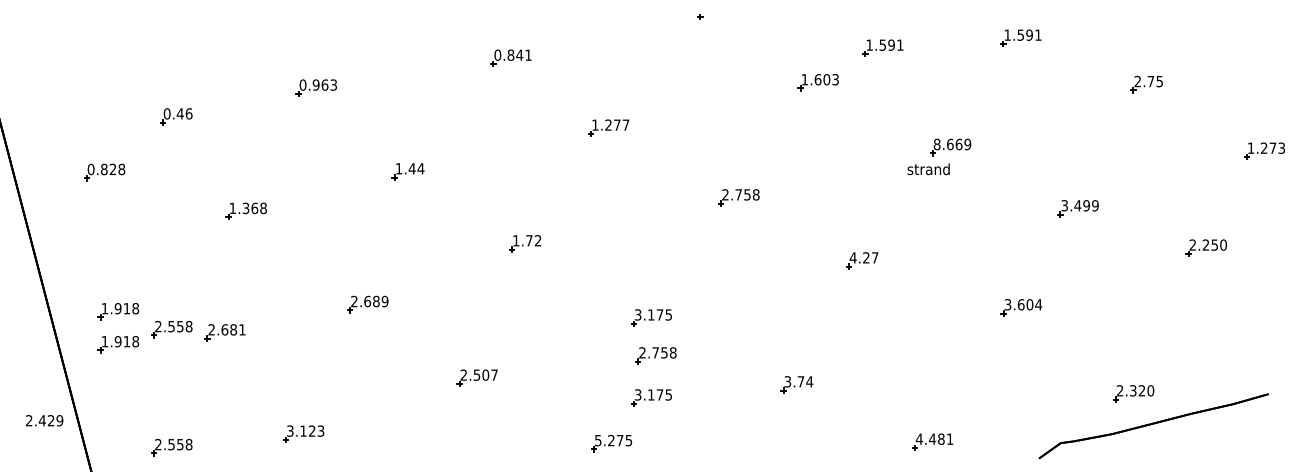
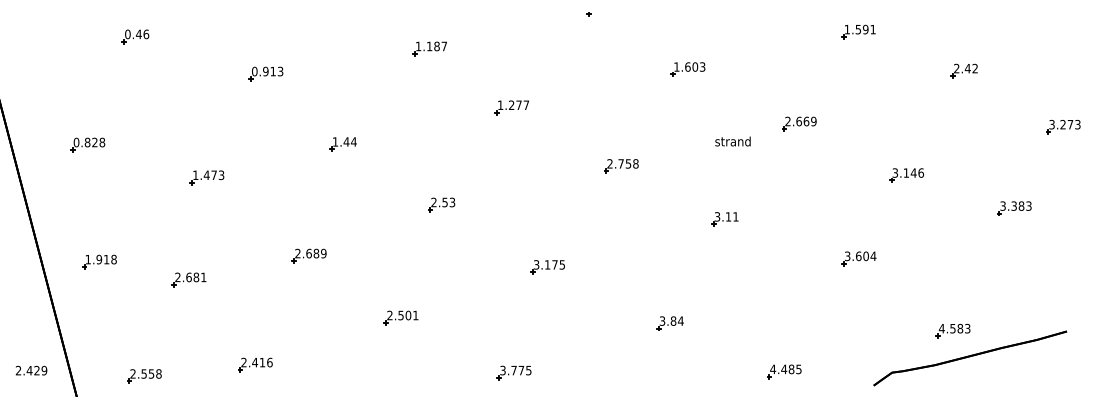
part: (882, 47) -> (742, 39), removed
text: (512, 54) -> (430, 45), 0.841 -> 1.187
text: (1154, 81) -> (970, 68), 2.75 -> 2.42
text: (324, 84) -> (272, 71), 0.963 -> 0.913
part: (176, 116) -> (135, 36), moved
text: (936, 144) -> (787, 121), 8.669 -> 2.669
text: (1250, 147) -> (1051, 124), 1.273 -> 3.273
text: (928, 169) -> (732, 141), moved
text: (1086, 205) -> (913, 172), 3.499 -> 3.146
text: (254, 208) -> (213, 175), 1.368 -> 1.473
text: (526, 240) -> (442, 202), 1.72 -> 2.53
text: (1207, 244) -> (1015, 205), 2.250 -> 3.383
text: (863, 257) -> (726, 216), 4.27 -> 3.11
part: (171, 329) -> (144, 277), removed
part: (118, 344) -> (99, 289), removed
part: (655, 355) -> (551, 298), removed
text: (494, 374) -> (415, 314), 2.507 -> 2.501
text: (800, 381) -> (673, 320), 3.74 -> 3.84
text: (1135, 390) -> (954, 328), 2.320 -> 4.583
part: (651, 397) -> (547, 334), removed
text: (44, 420) -> (31, 370), moved
text: (305, 430) -> (256, 362), 3.123 -> 2.416
text: (949, 438) -> (798, 368), 4.481 -> 4.485
text: (604, 440) -> (508, 370), 5.275 -> 3.775

